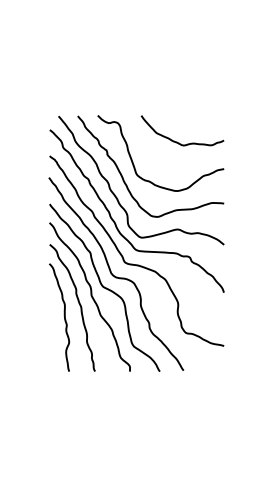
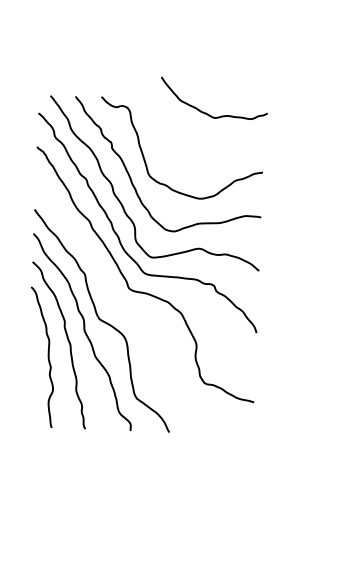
curve: (177, 141) -> (207, 112), moved
curve: (114, 275) -> (115, 305), removed

